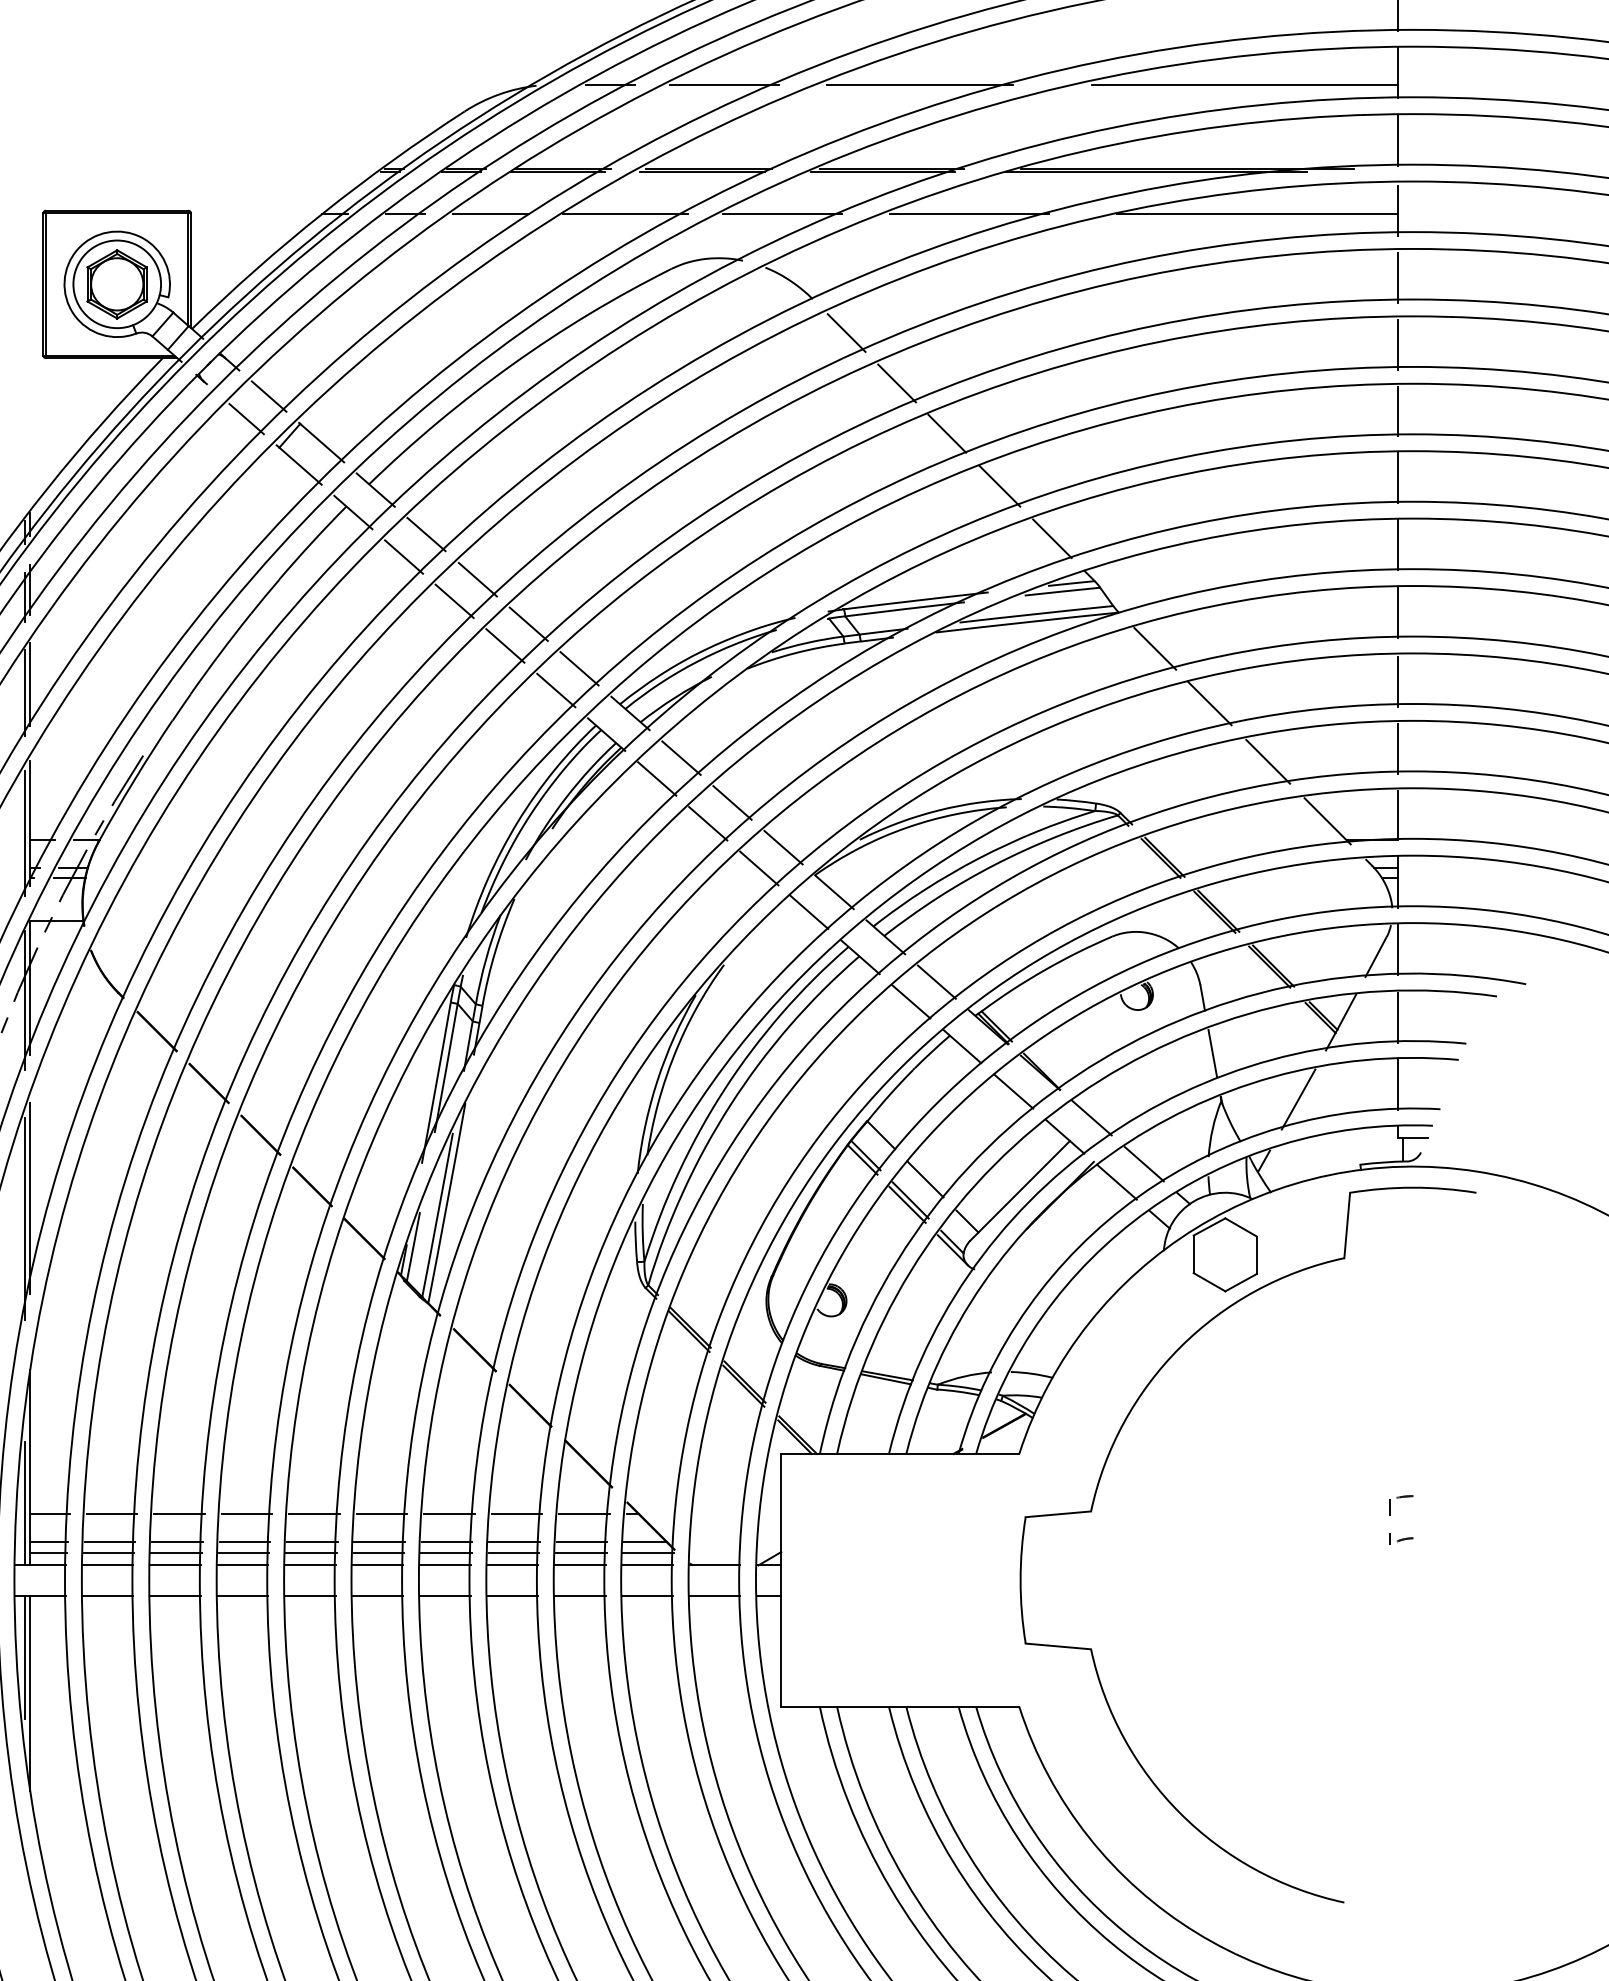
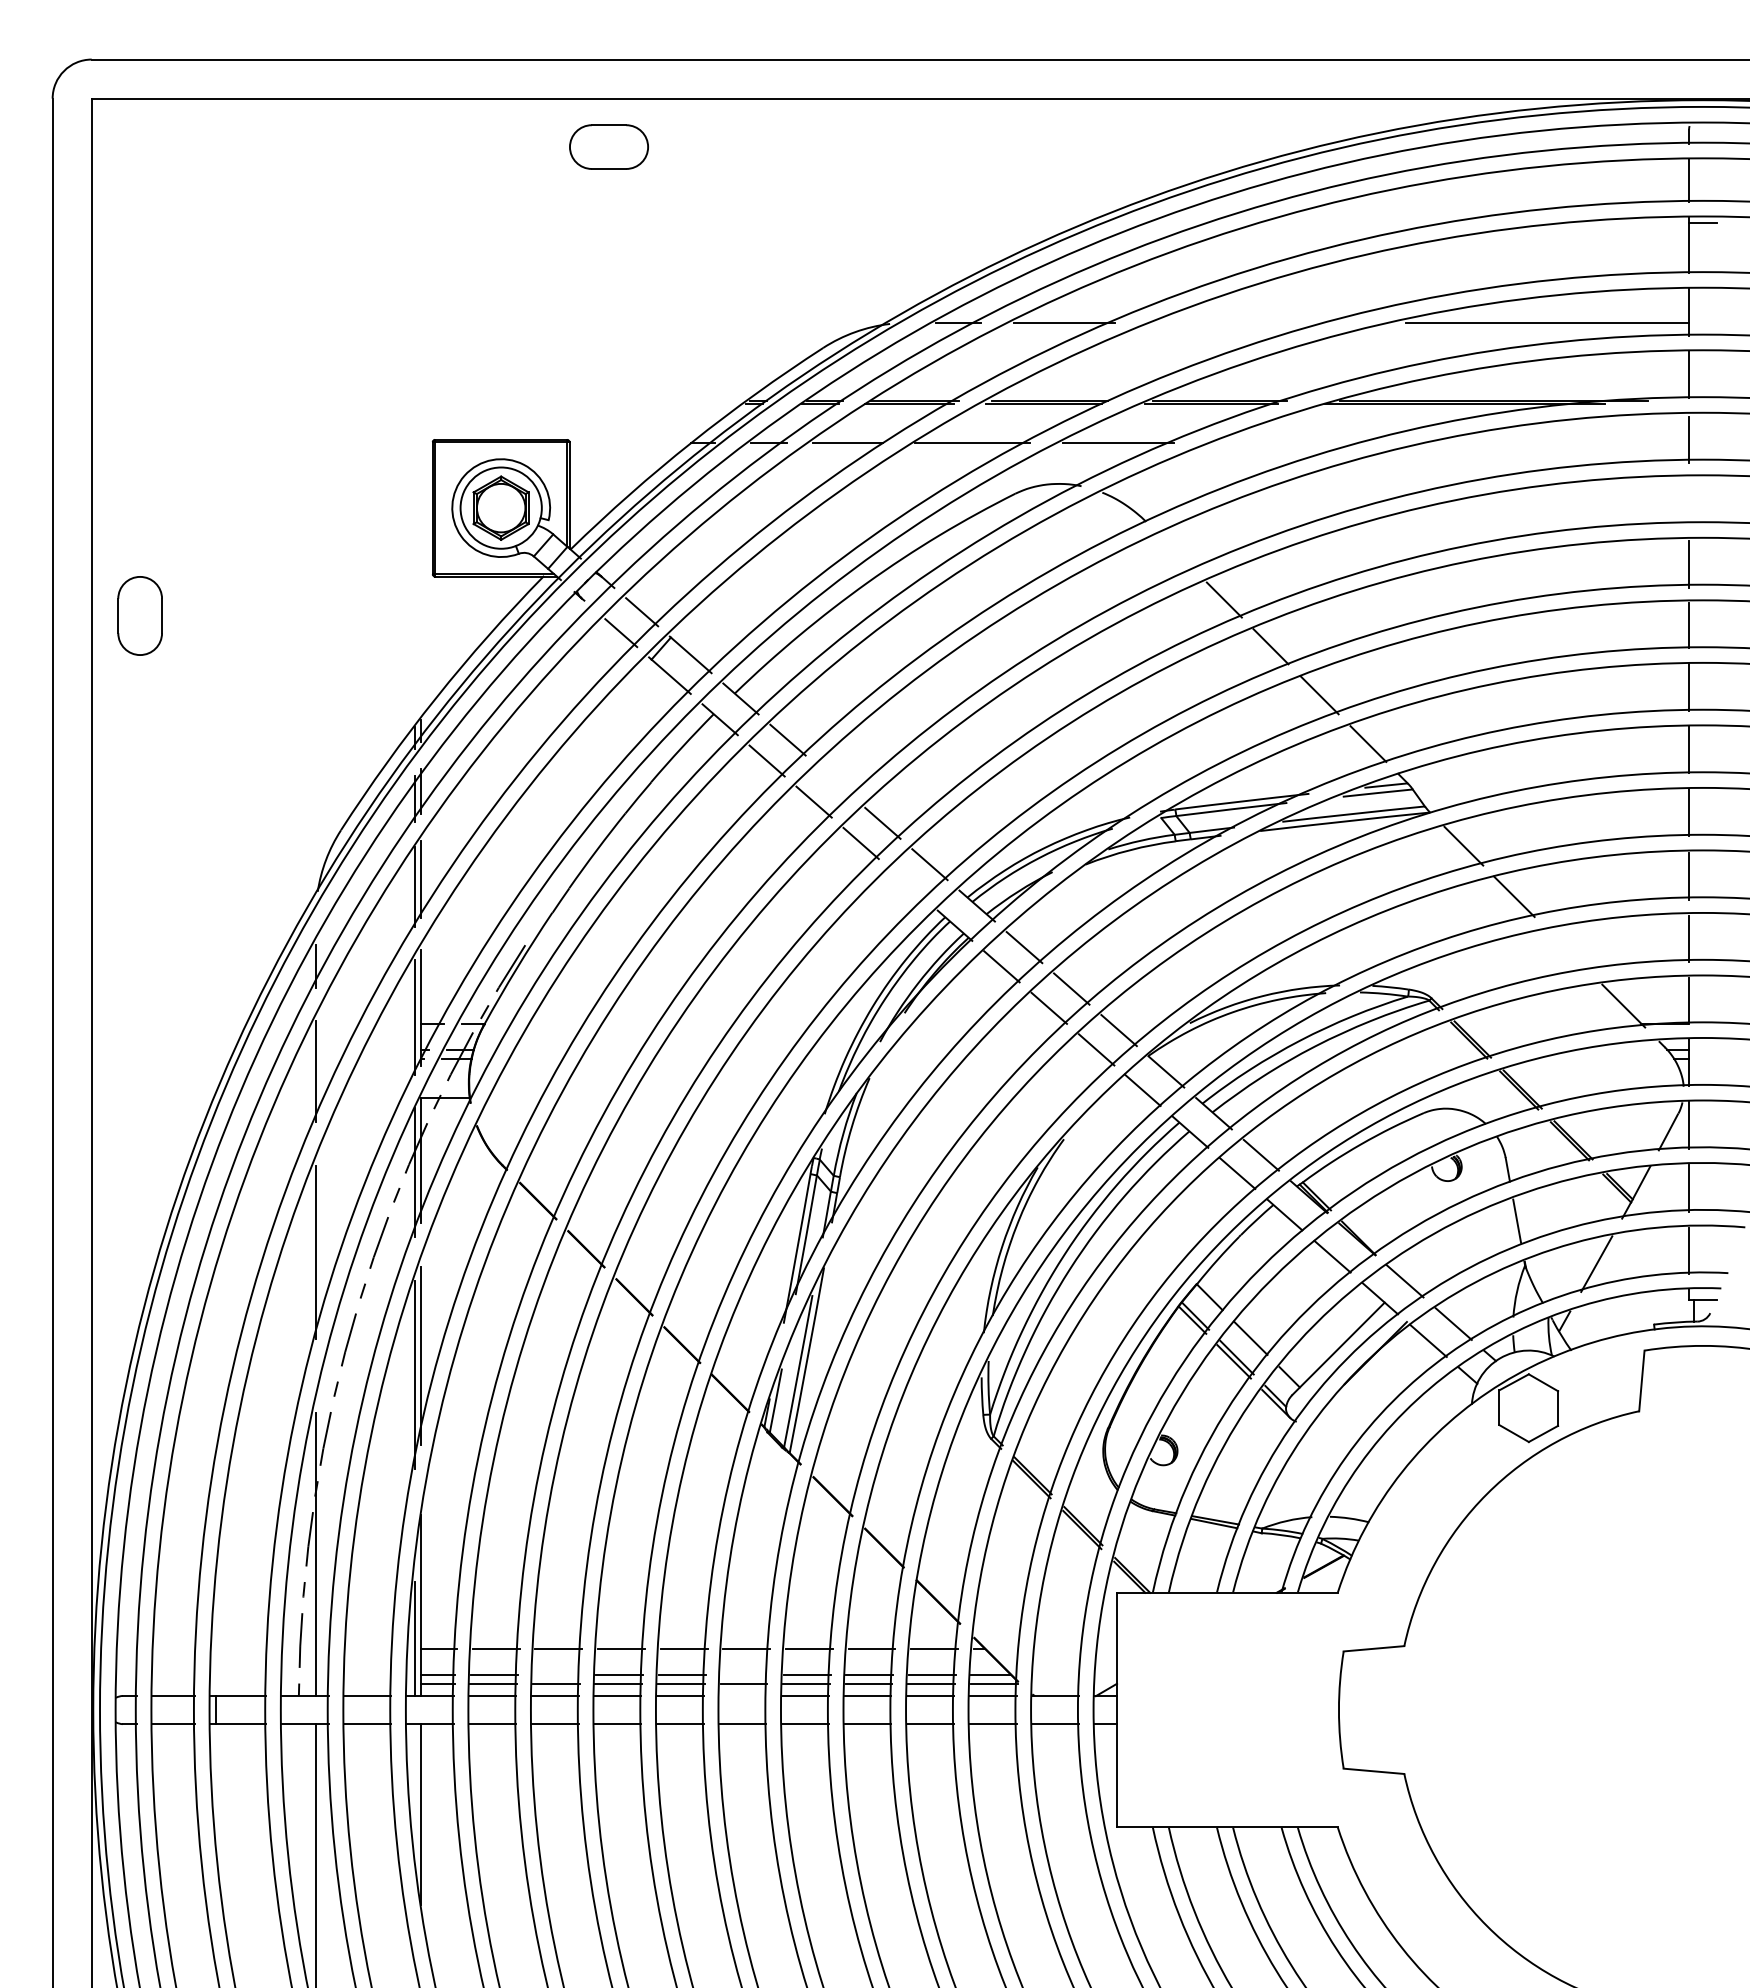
line: (919, 84) -> (1245, 322), removed
line: (969, 214) -> (1291, 443), removed
line: (1257, 214) -> (1558, 443), removed
line: (1398, 277) -> (1689, 501), removed
line: (846, 332) -> (1177, 552), removed
line: (477, 579) -> (835, 781), removed
line: (556, 690) -> (908, 884), removed
line: (1268, 761) -> (1568, 950), removed
part: (1391, 1516) -> (1682, 1650), removed
line: (176, 1542) -> (556, 1674), removed
line: (379, 1542) -> (744, 1674), removed
line: (377, 1564) -> (742, 1695), removed
line: (24, 1657) -> (415, 1781), removed

